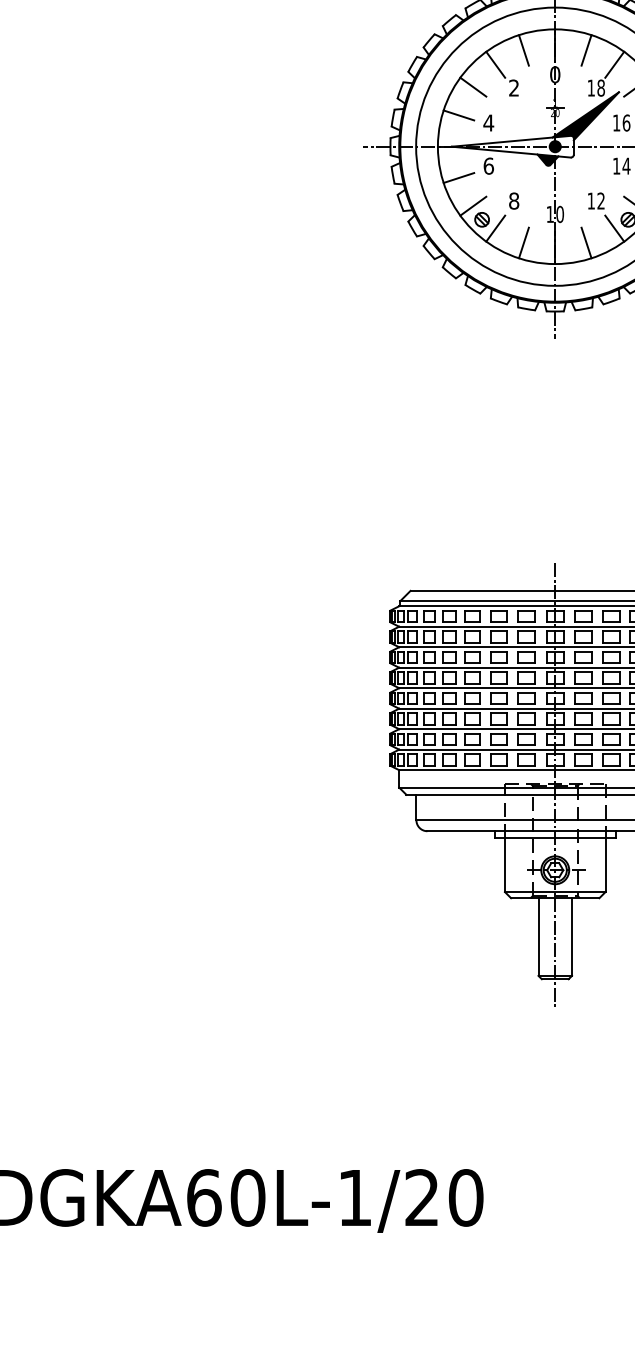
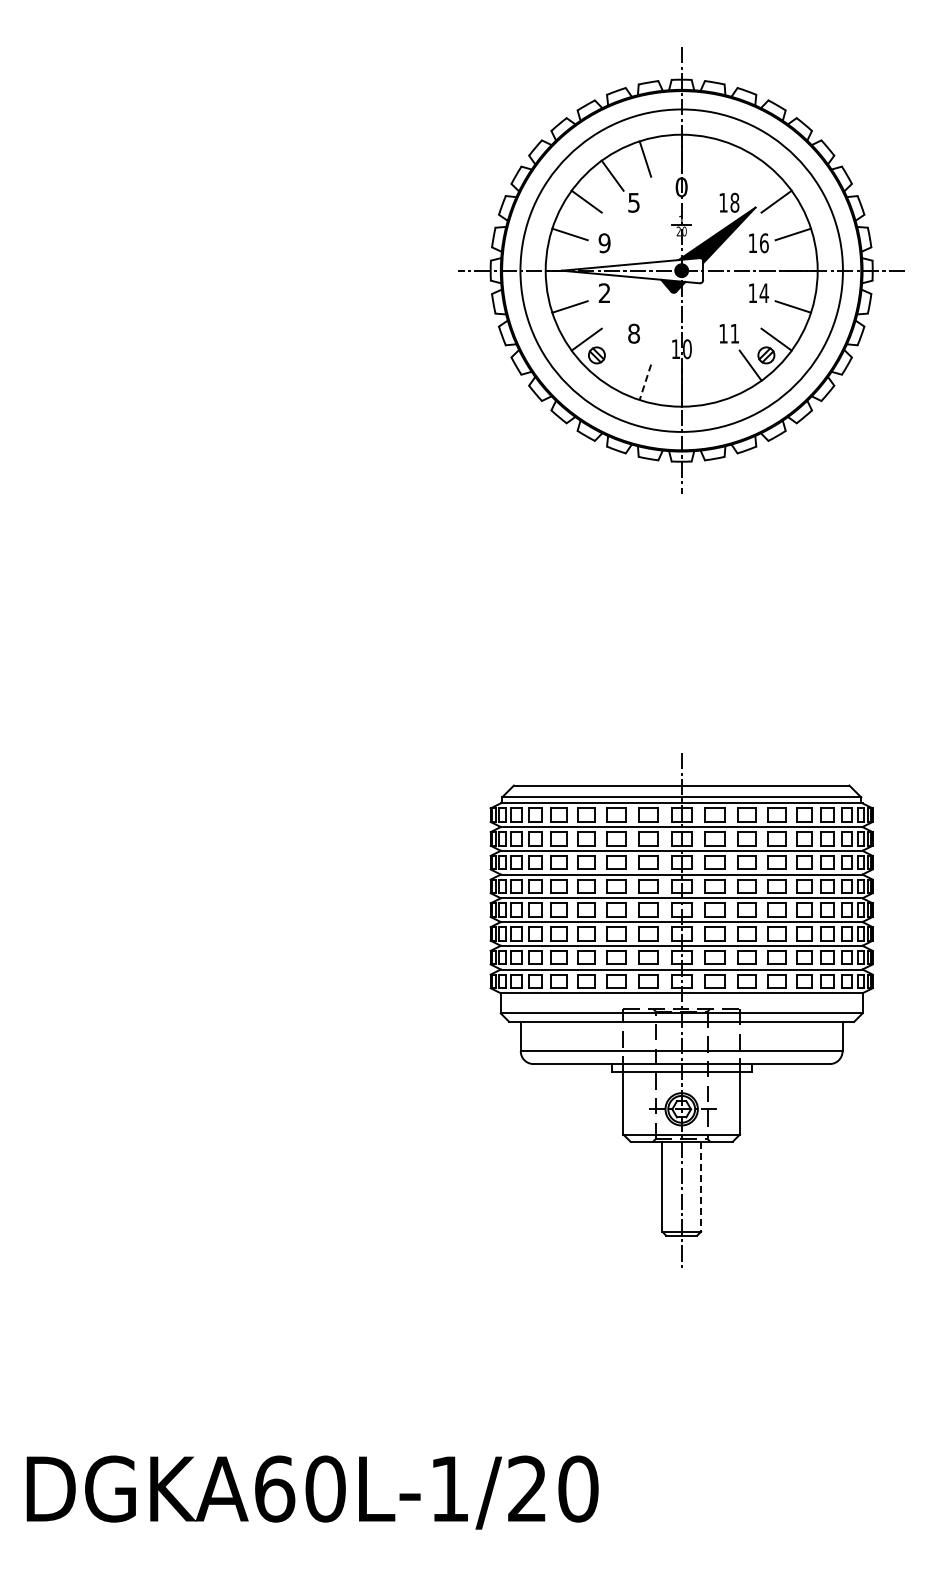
line: (586, 49) -> (717, 158), removed
line: (614, 64) -> (750, 175), removed
text: (513, 87) -> (633, 202), 2 -> 5
text: (488, 123) -> (604, 243), 4 -> 9
text: (488, 166) -> (604, 293), 6 -> 2
text: (600, 200) -> (734, 333), 12 -> 11
line: (495, 228) -> (612, 365), removed
line: (524, 243) -> (645, 382), solid -> dashed
line: (586, 243) -> (717, 382), removed
line: (572, 937) -> (701, 1187), solid -> dashed

